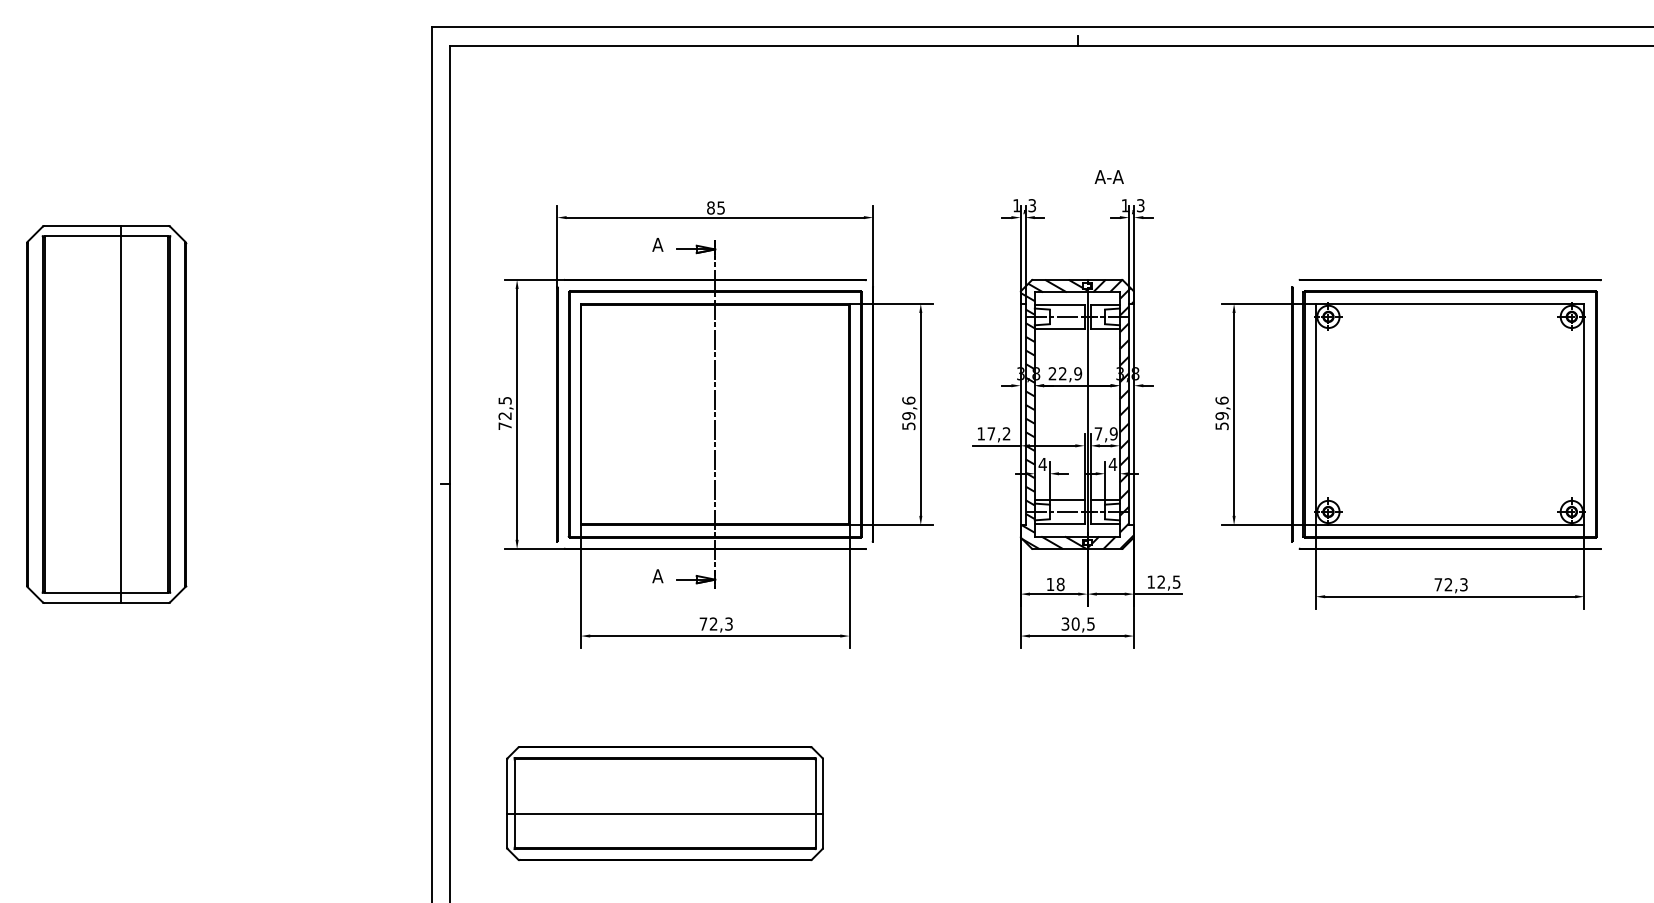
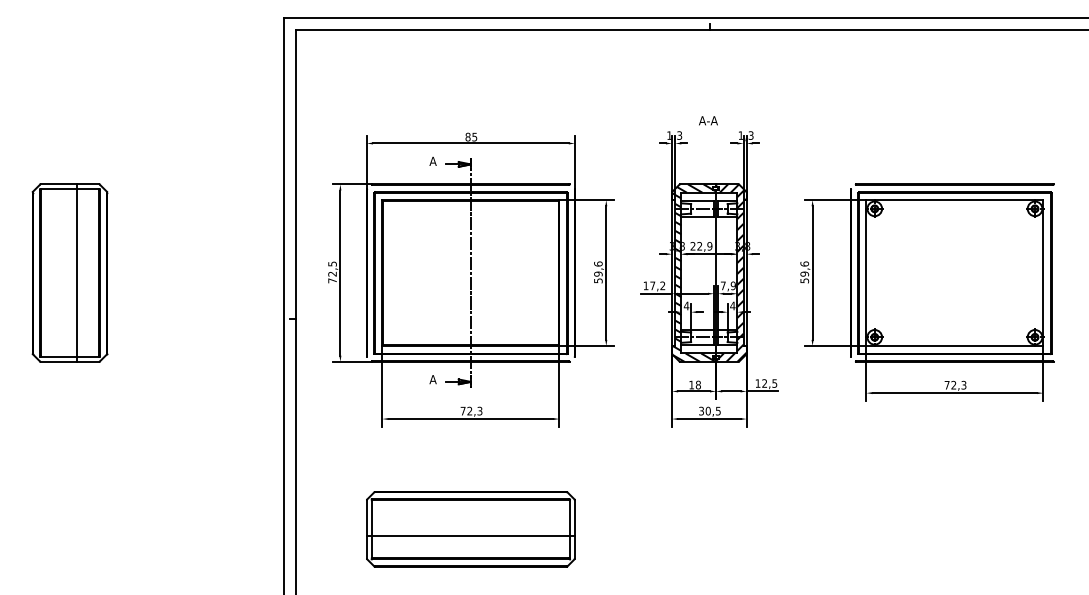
text: (1109, 176) -> (708, 120), moved
part: (105, 413) -> (69, 272), size x0.71
part: (664, 803) -> (470, 529), moved

